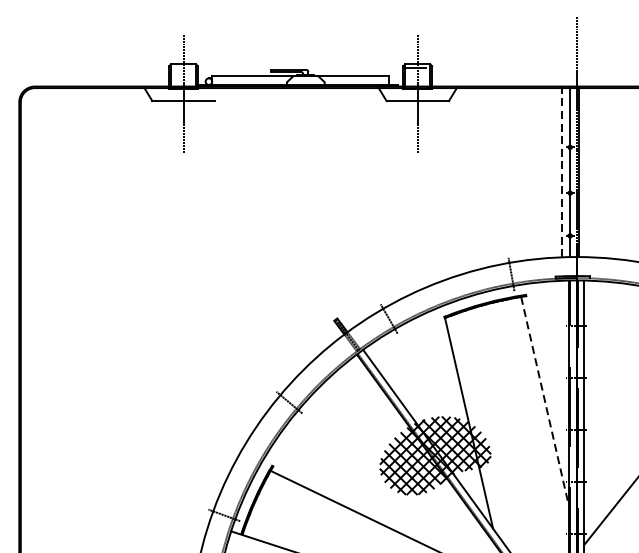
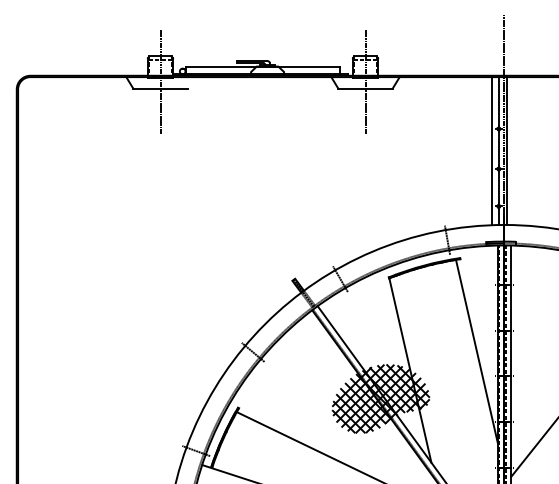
line: (561, 171) -> (491, 150), dashed -> solid
line: (544, 401) -> (476, 351), dashed -> solid

